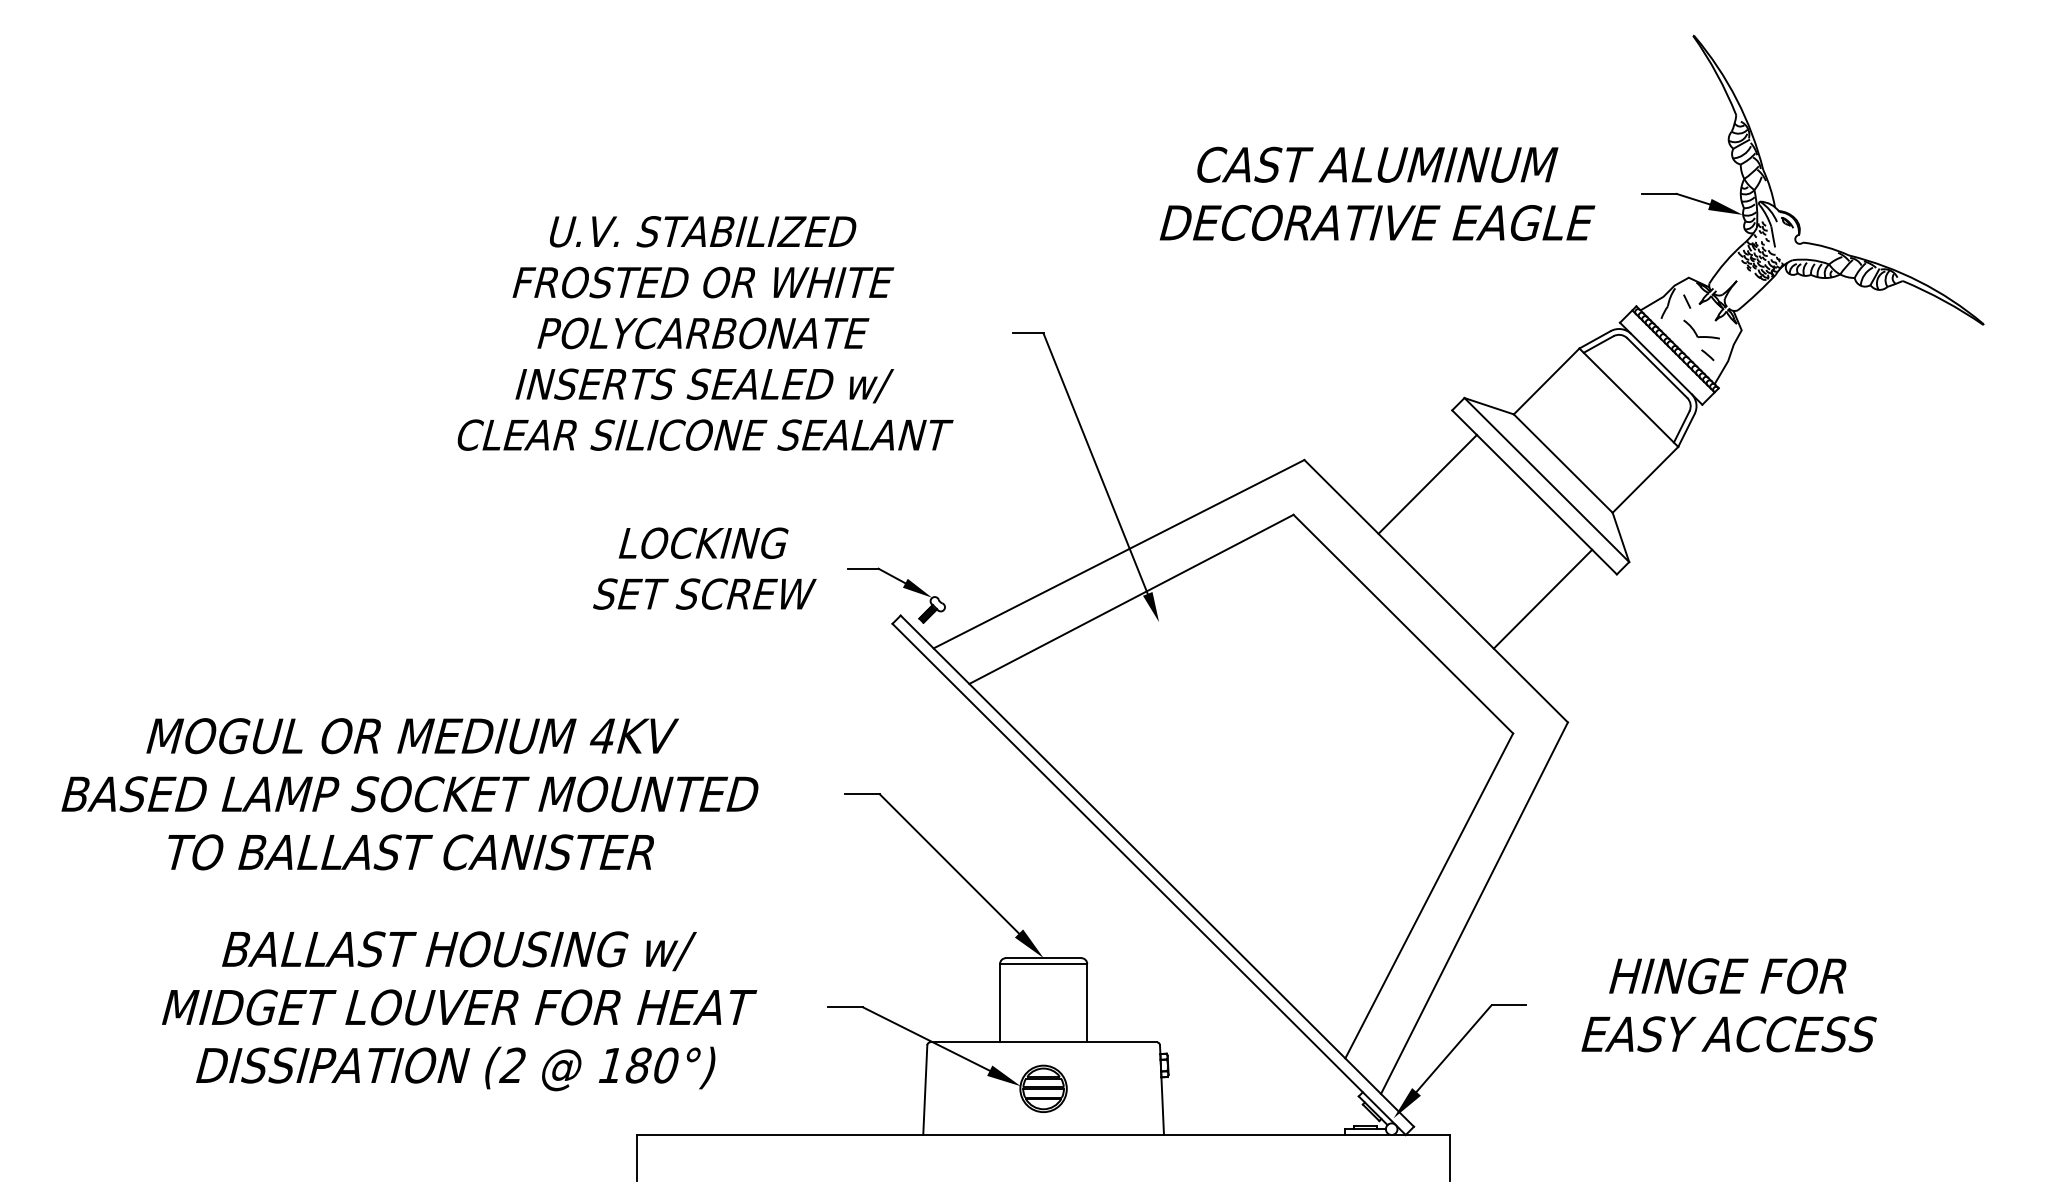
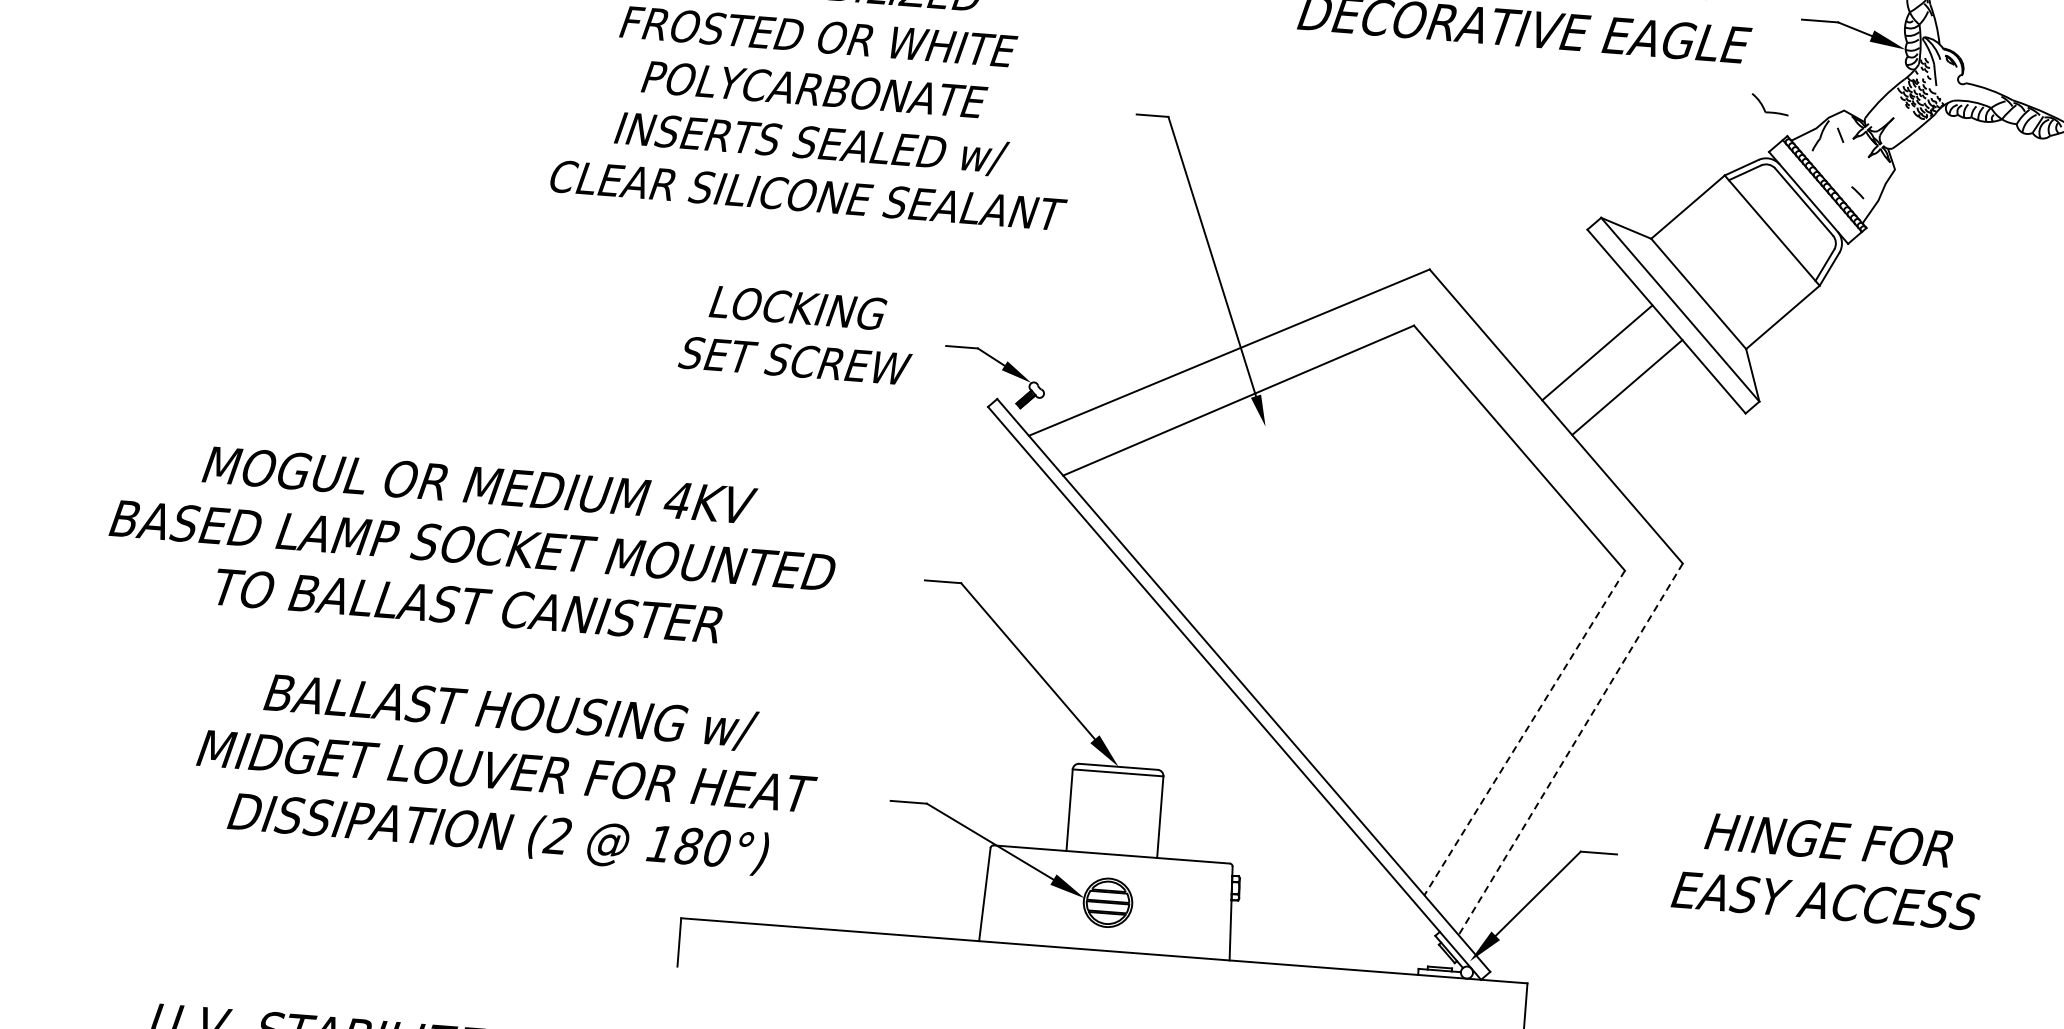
part: (1701, 329) -> (1770, 104), moved
line: (1427, 484) -> (1597, 352), moved
line: (1542, 598) -> (1626, 386), moved
line: (1429, 895) -> (1524, 732), solid -> dashed
line: (1474, 908) -> (1570, 749), solid -> dashed

